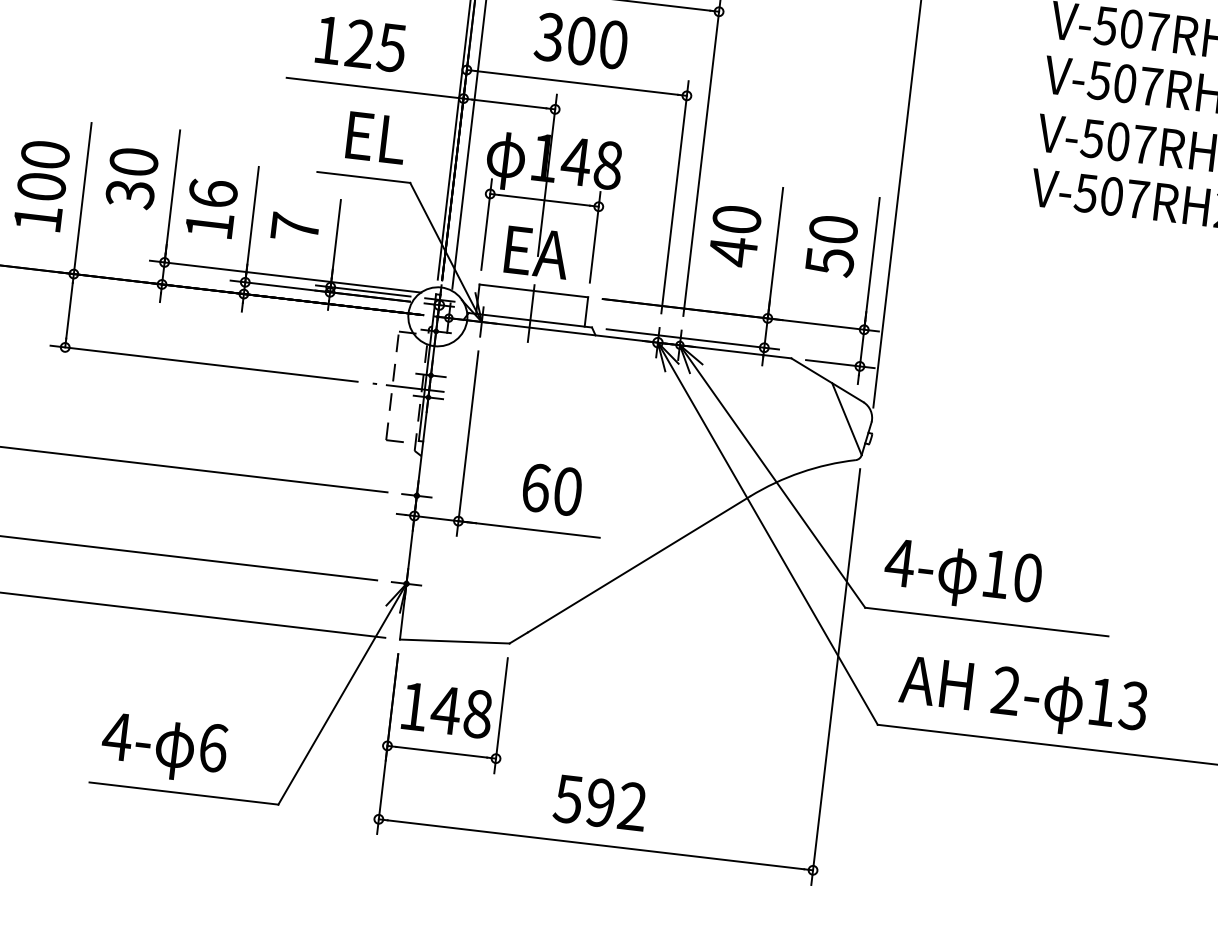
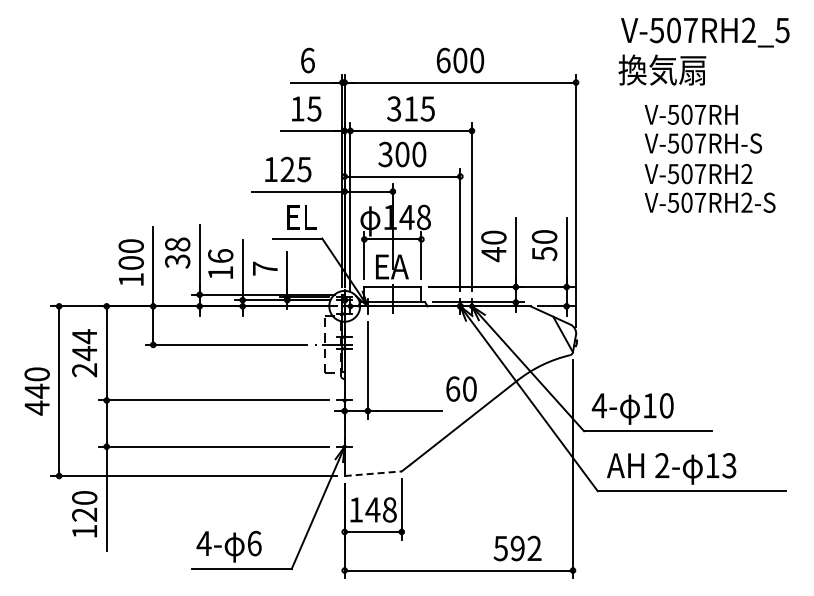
text: (133, 161) -> (177, 244), 30 -> 38
text: (552, 488) -> (461, 388), moved
line: (455, 641) -> (373, 473), solid -> dashed
text: (600, 802) -> (517, 548), moved

